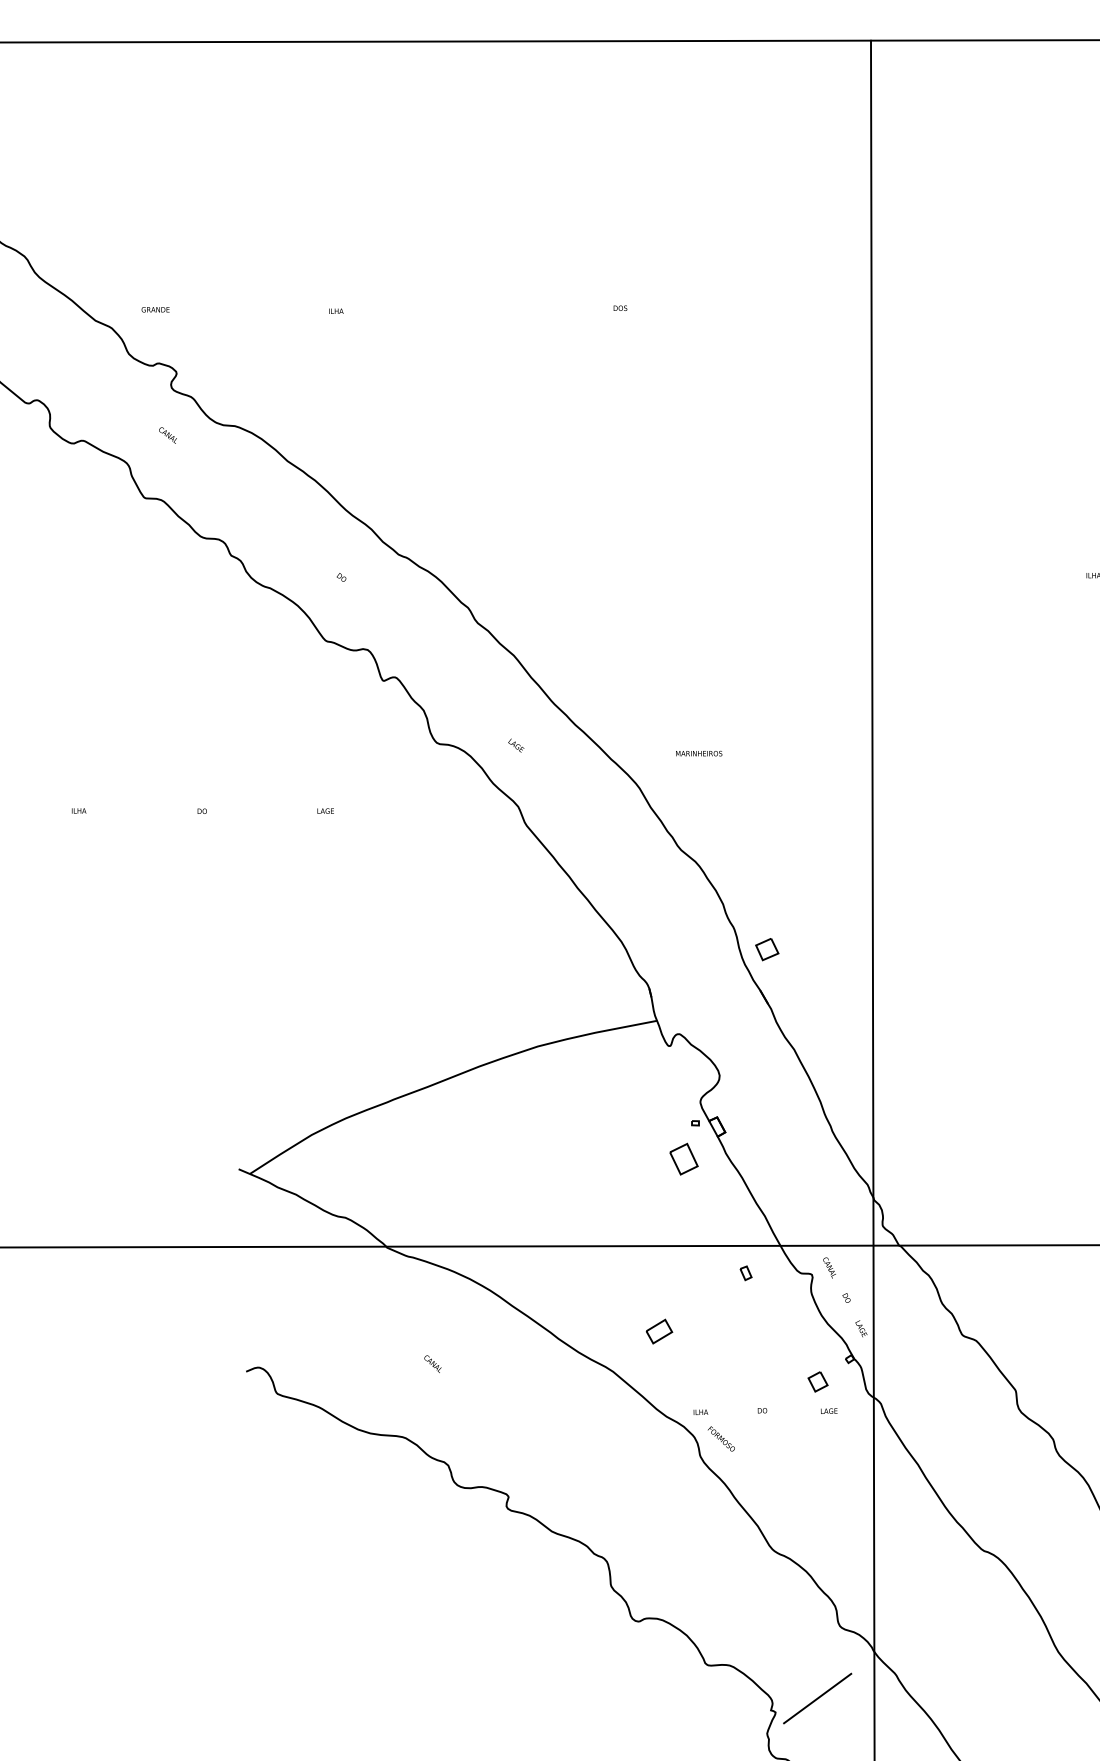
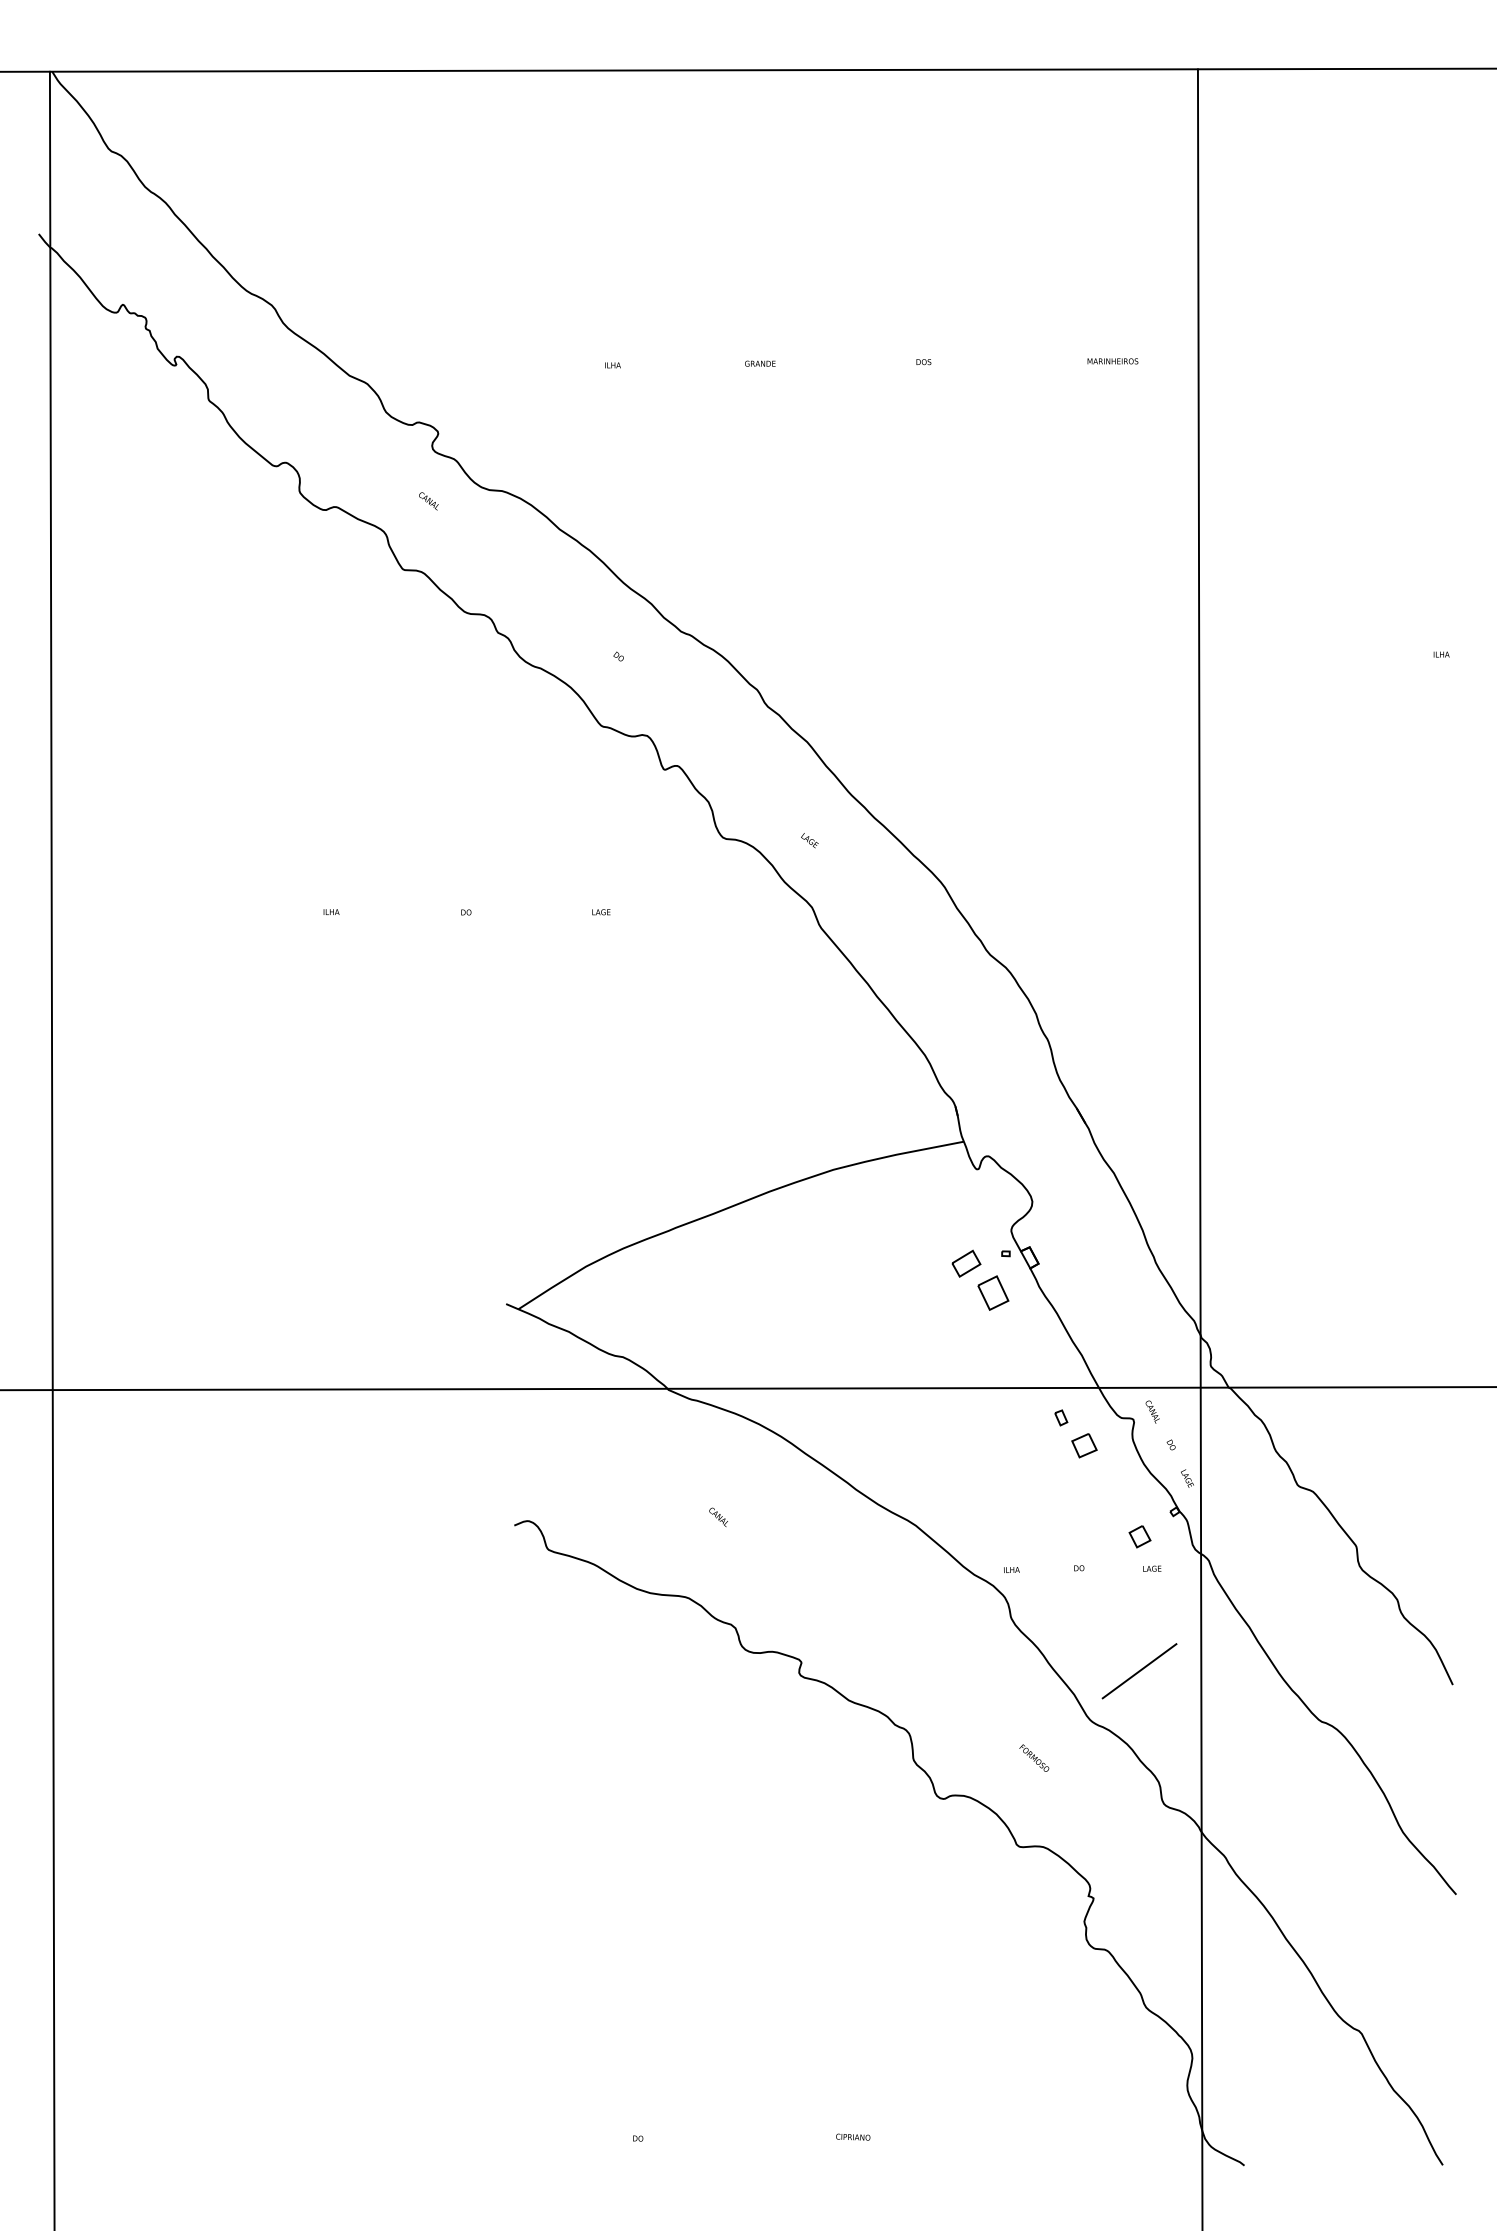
text: (155, 309) -> (760, 363), moved
text: (698, 753) -> (1112, 361), moved
part: (767, 949) -> (1084, 1445), moved
part: (659, 1331) -> (966, 1263), moved
text: (721, 1438) -> (1034, 1757), moved
line: (817, 1698) -> (1139, 1671), moved

